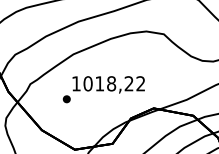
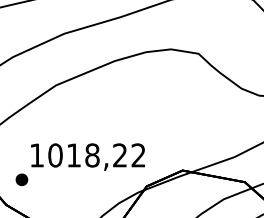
text: (103, 89) -> (79, 164), moved

